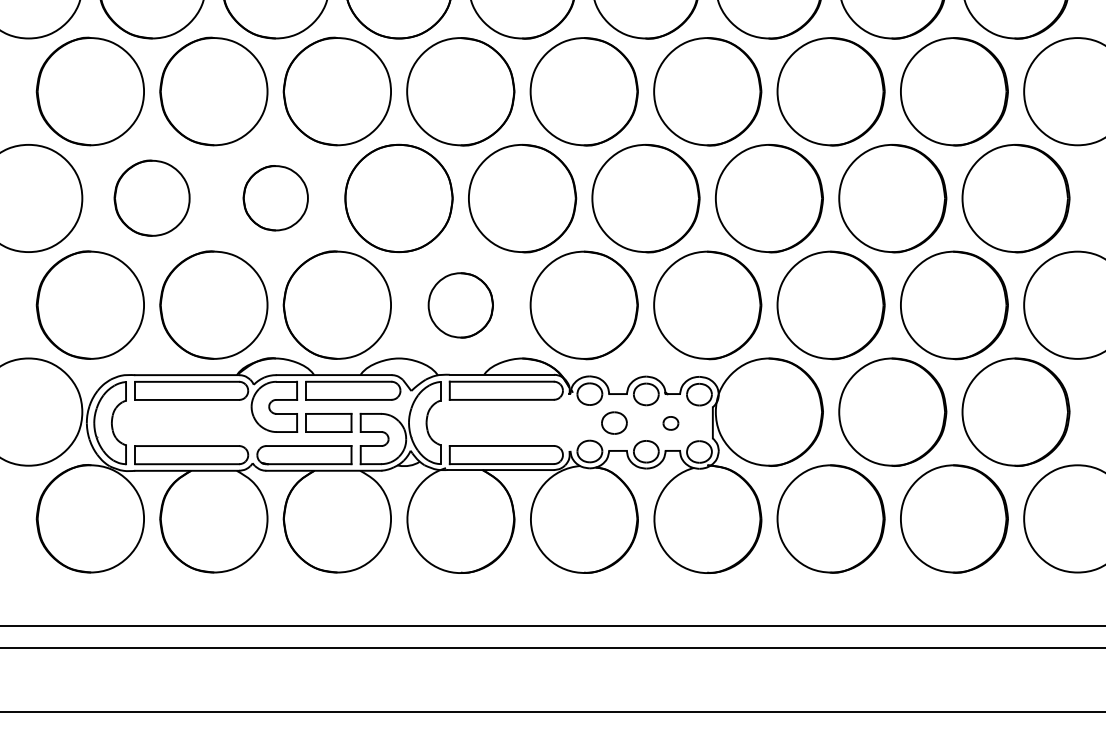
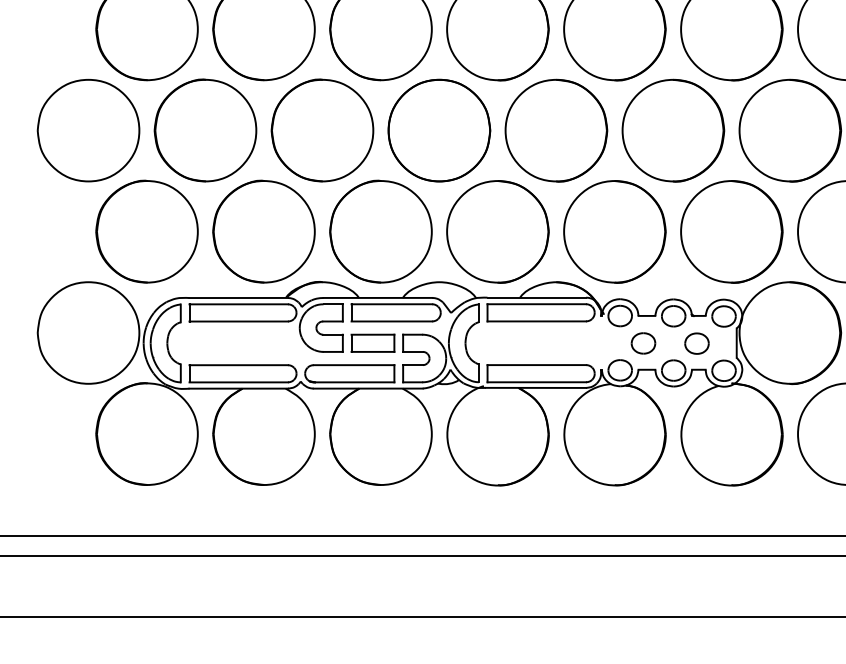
part: (151, 197) -> (204, 129), size x1.43
part: (275, 197) -> (322, 129), size x1.67
part: (460, 305) -> (497, 232), size x1.67
part: (670, 423) -> (696, 343), size x1.67

